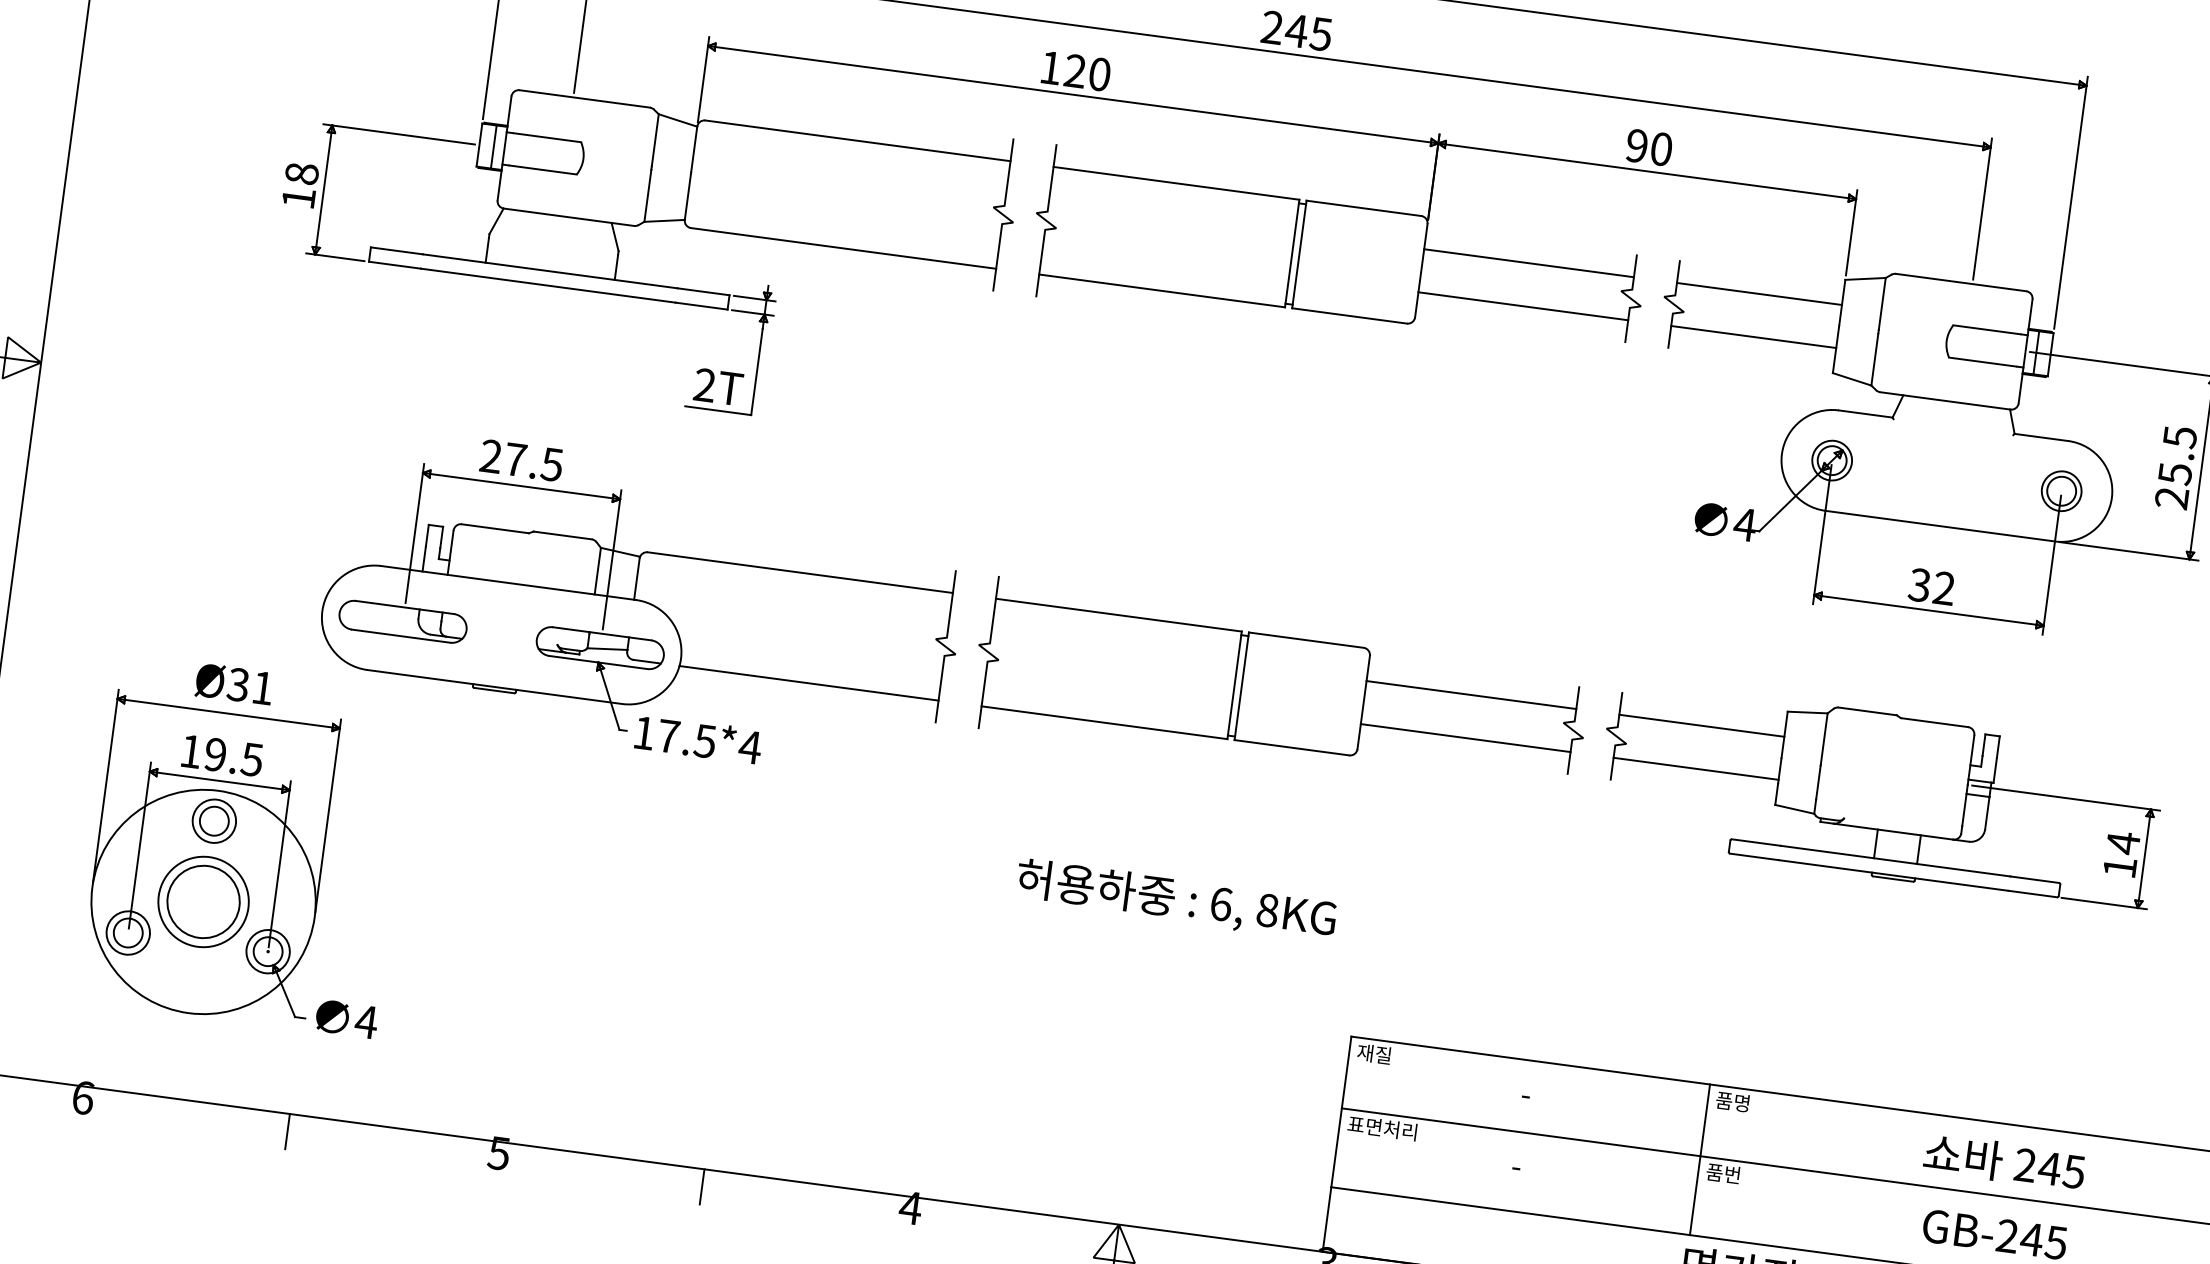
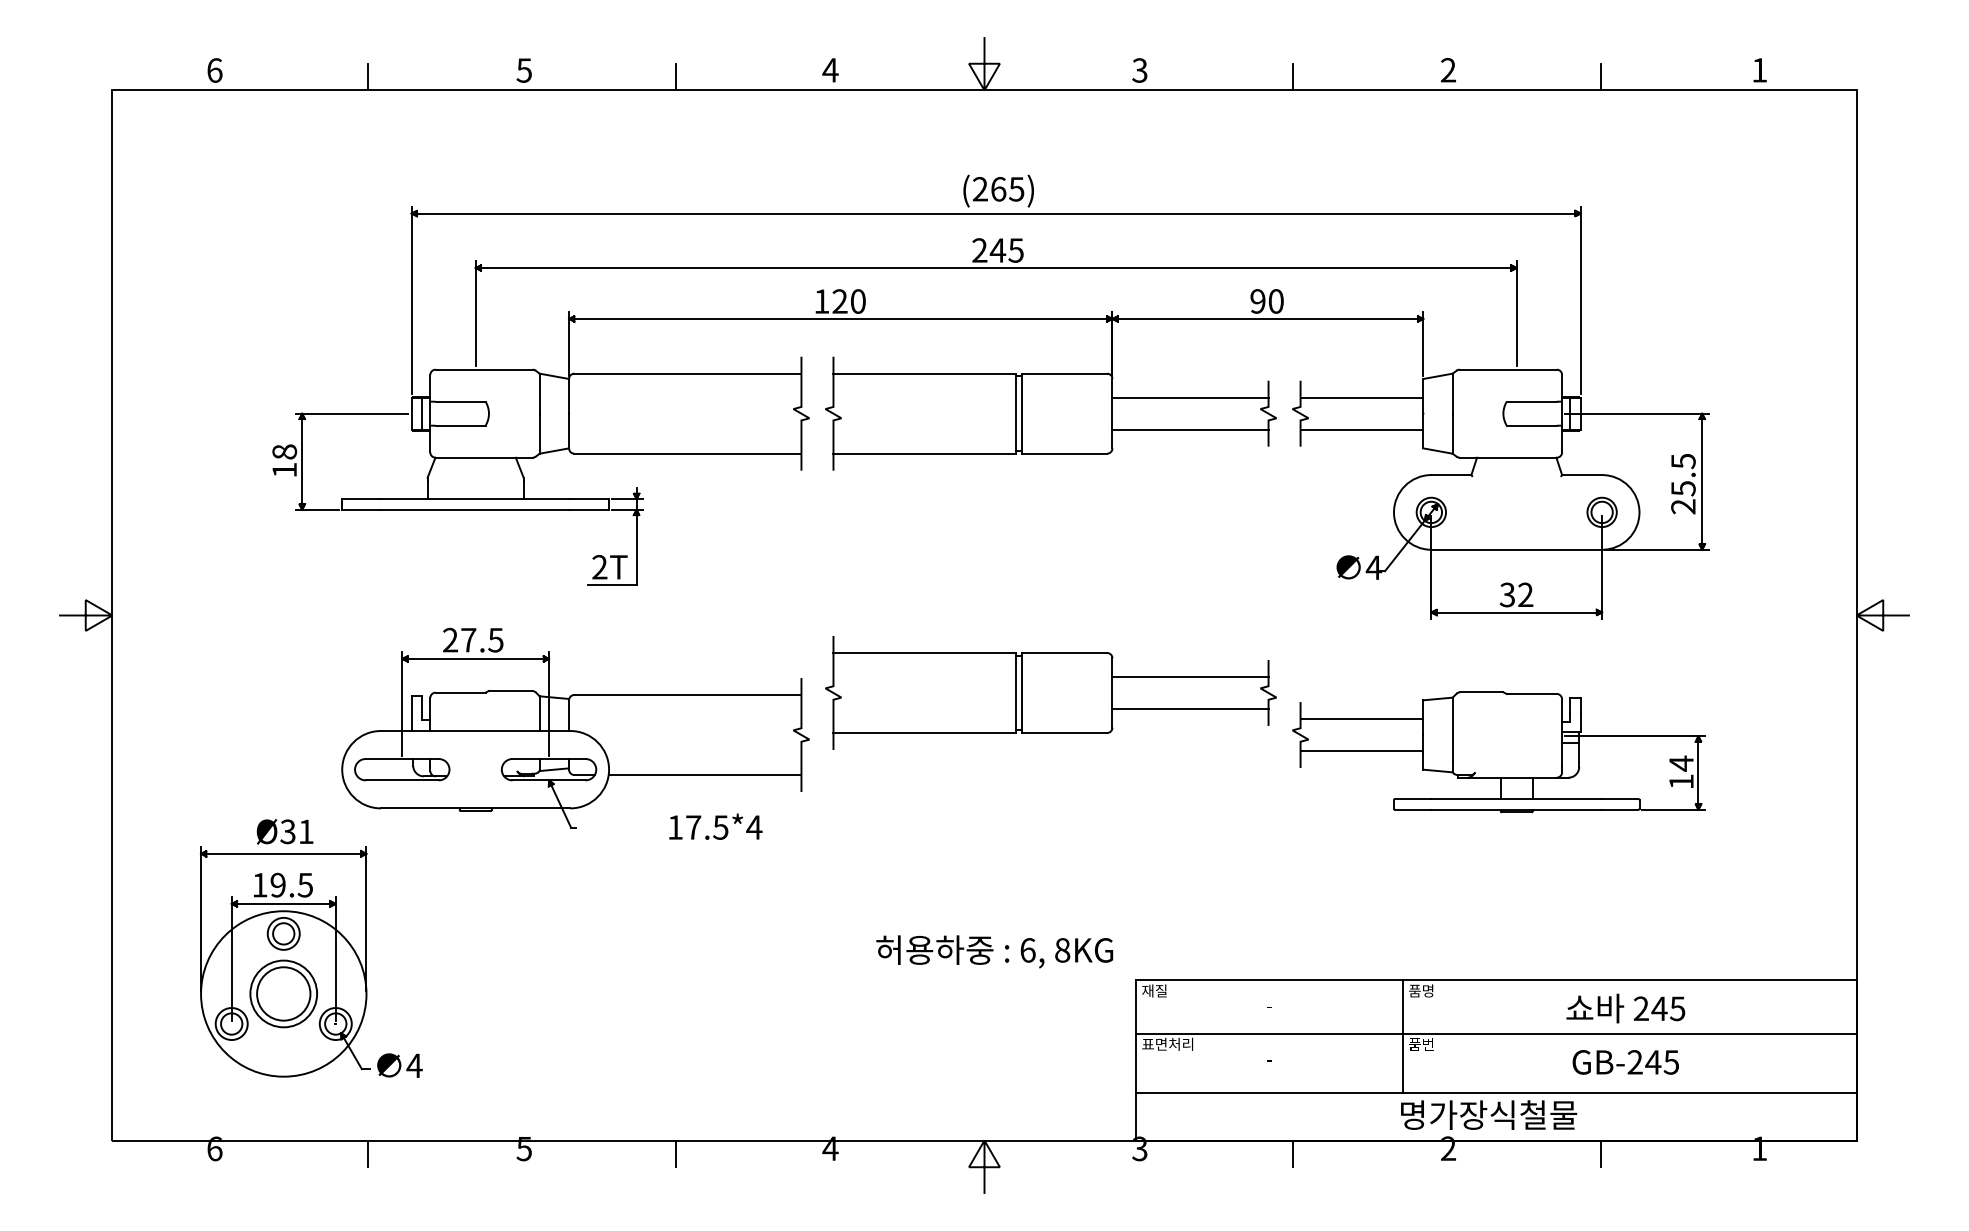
part: (1280, 690) -> (1050, 692), moved
text: (698, 738) -> (715, 826), moved
text: (1176, 899) -> (994, 951), moved

